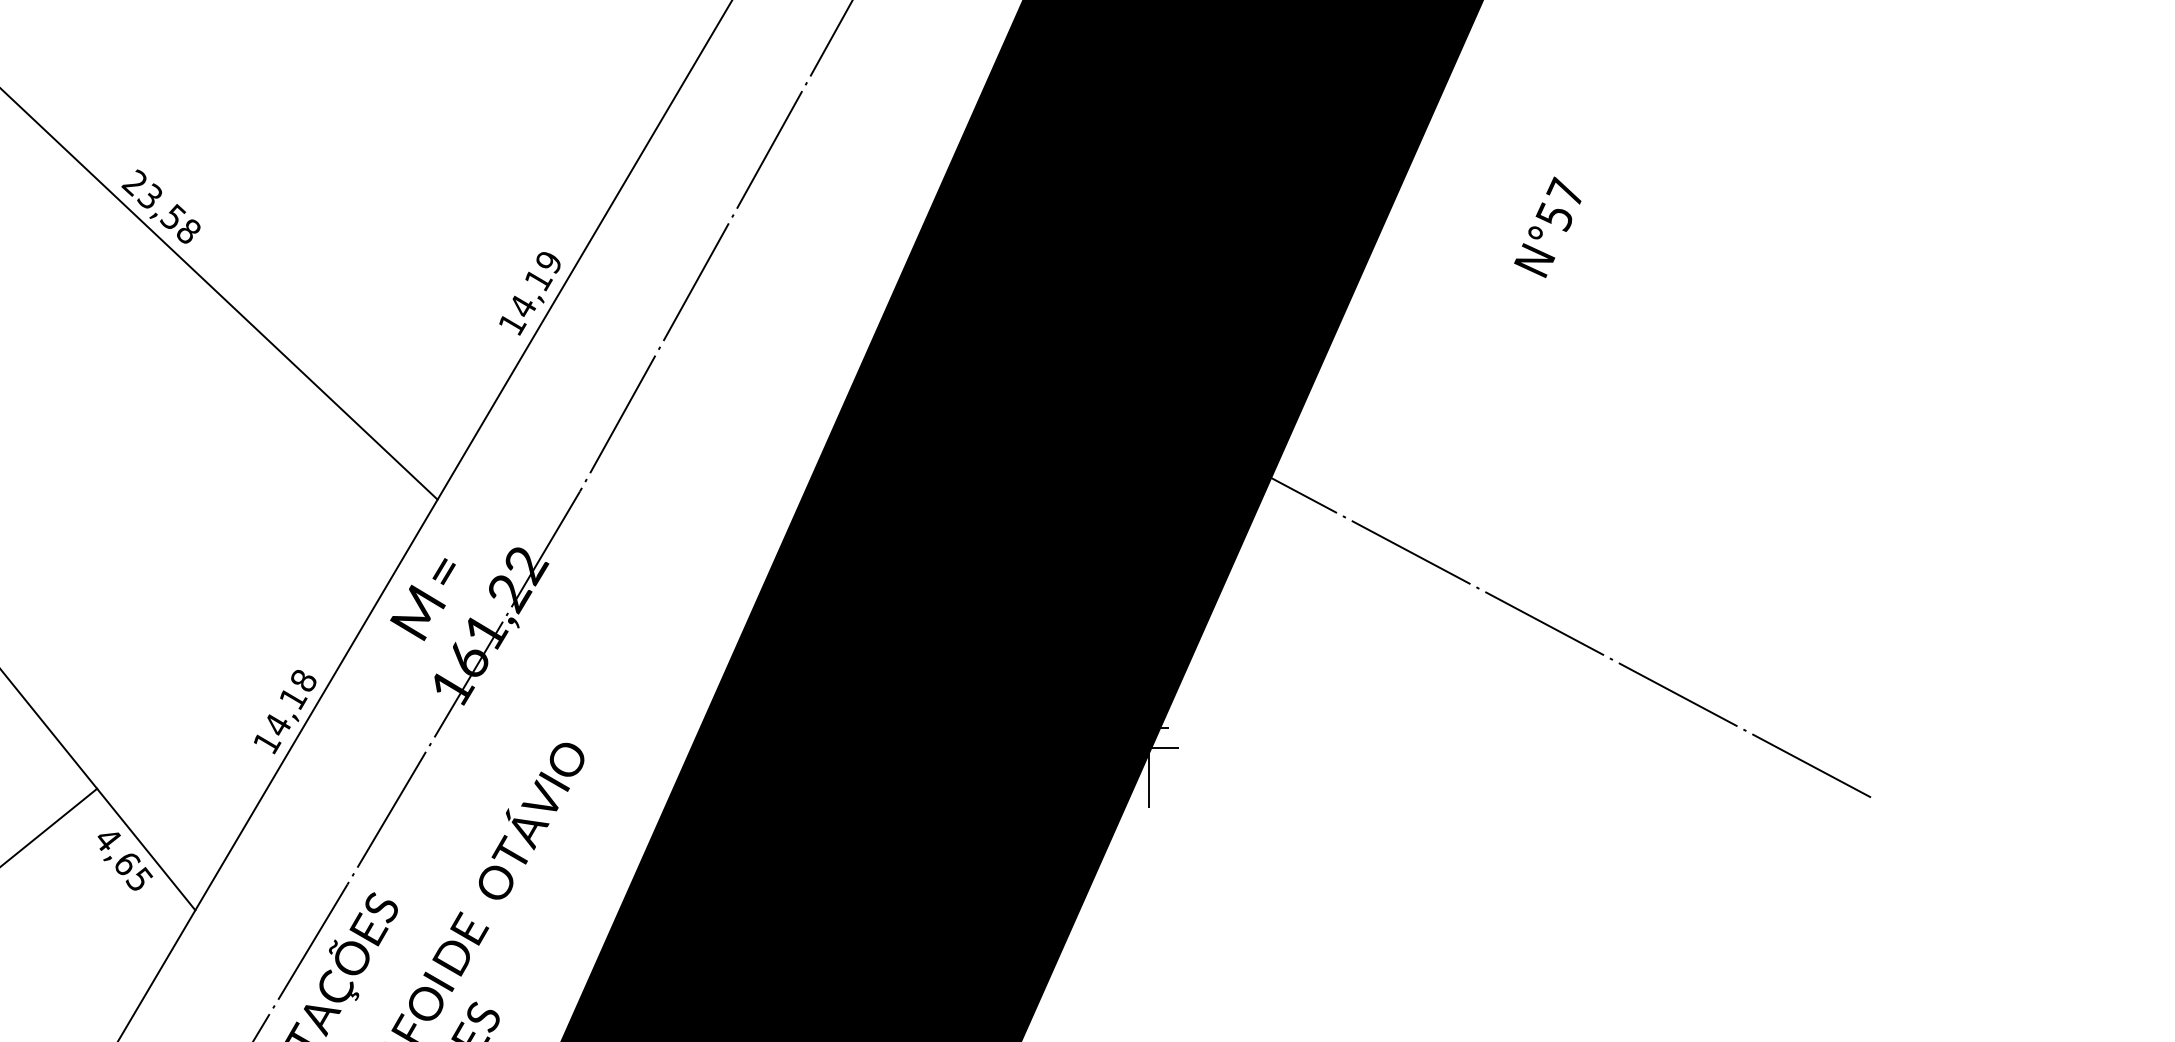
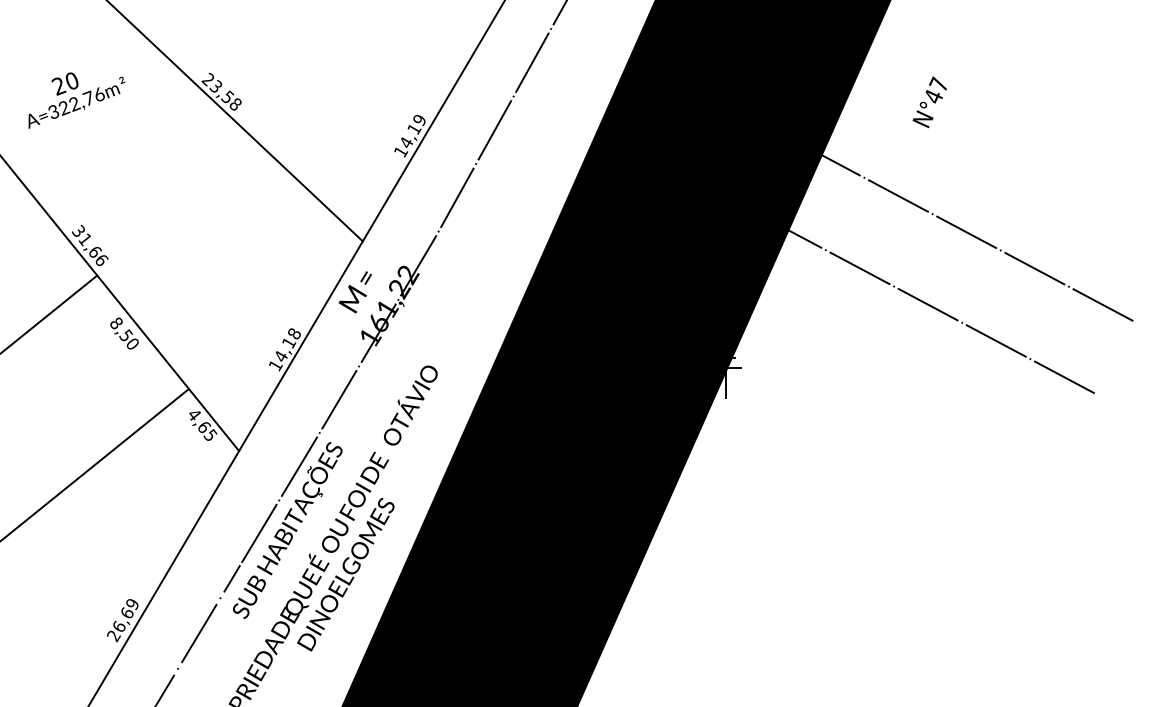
text: (1553, 215) -> (932, 96), N°57 -> N°47
line: (1635, 490) -> (974, 236), added

